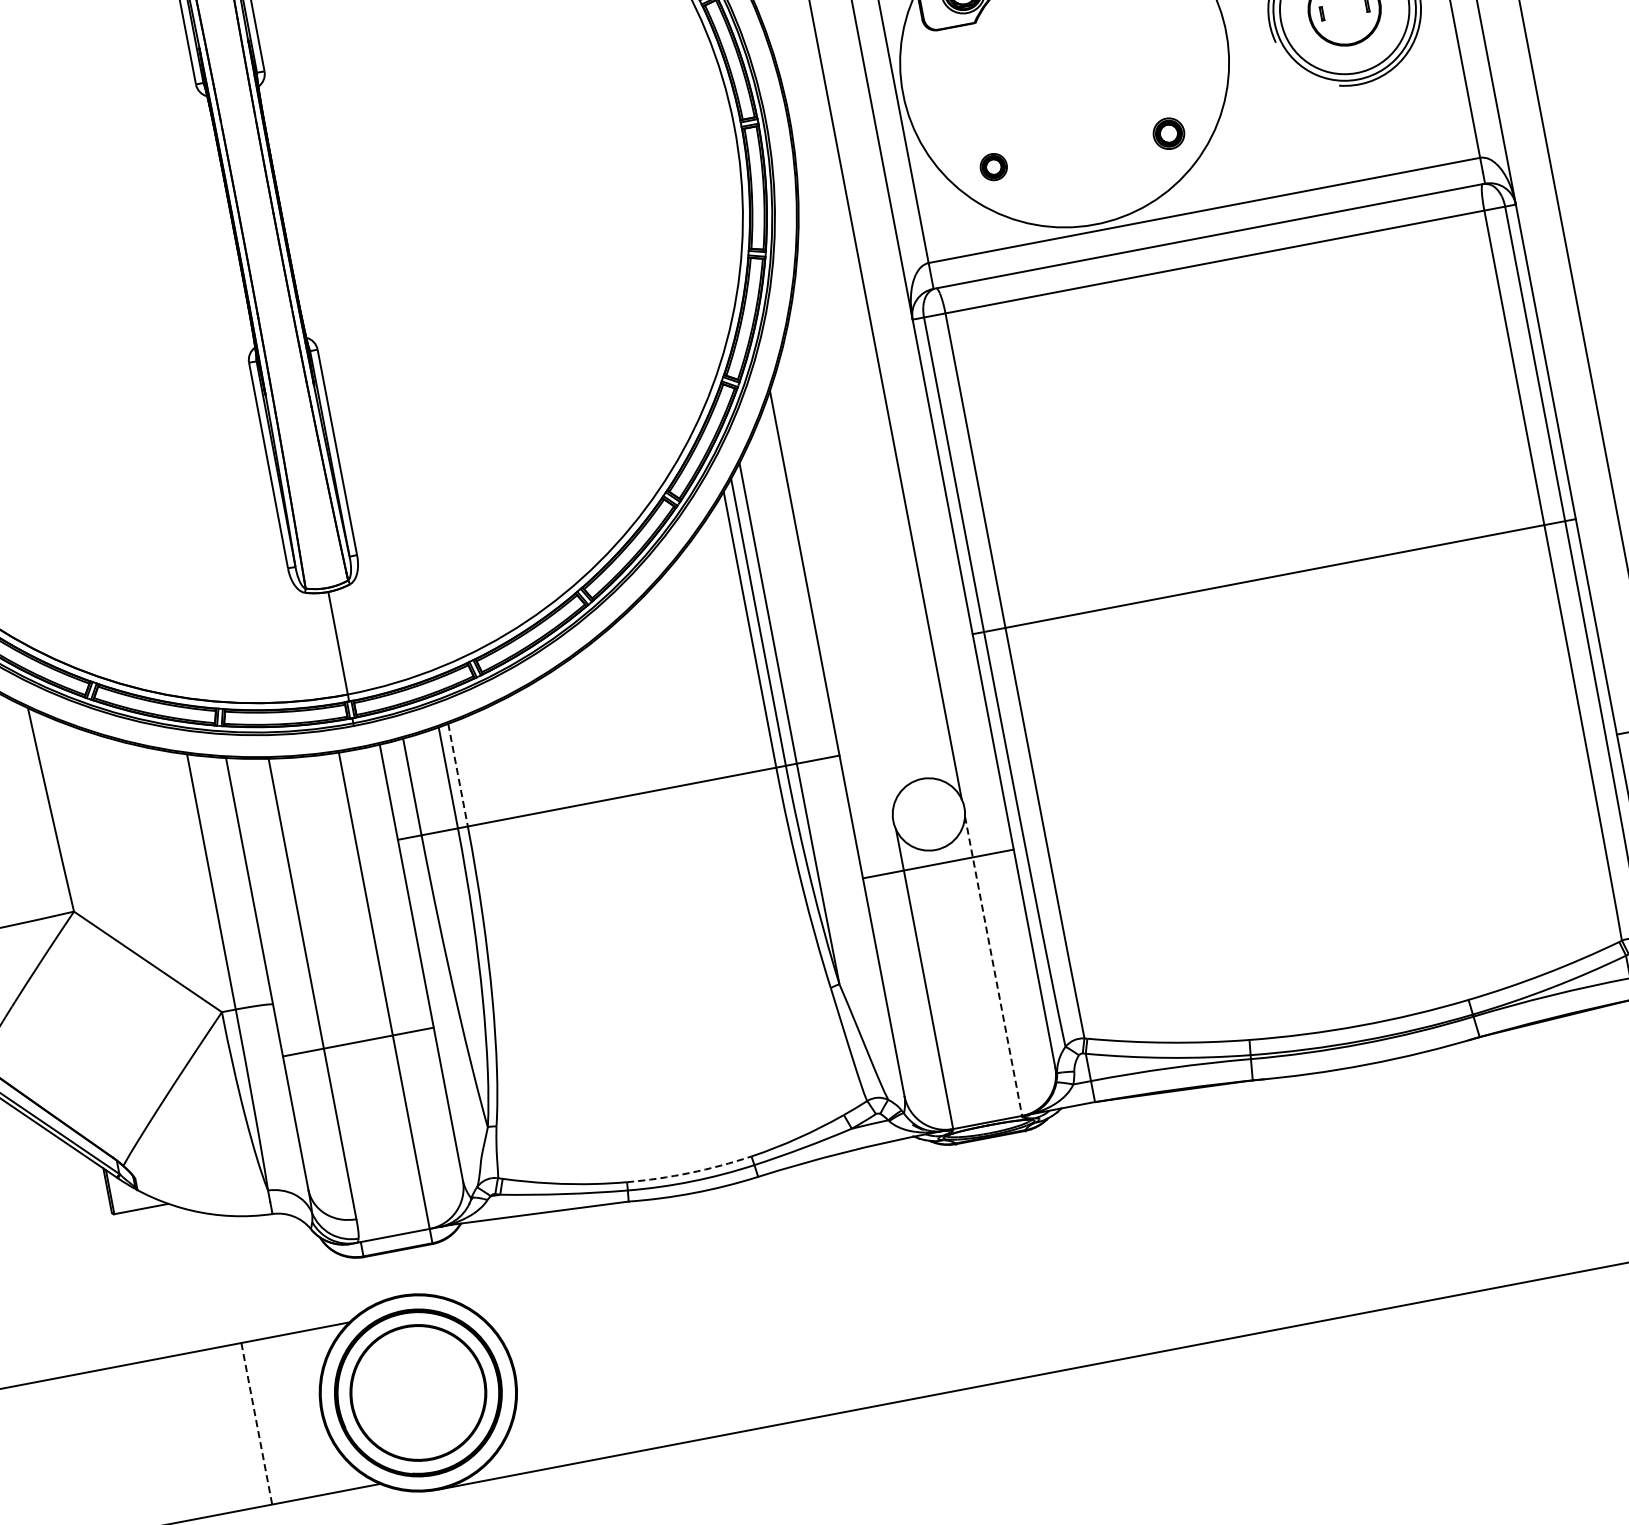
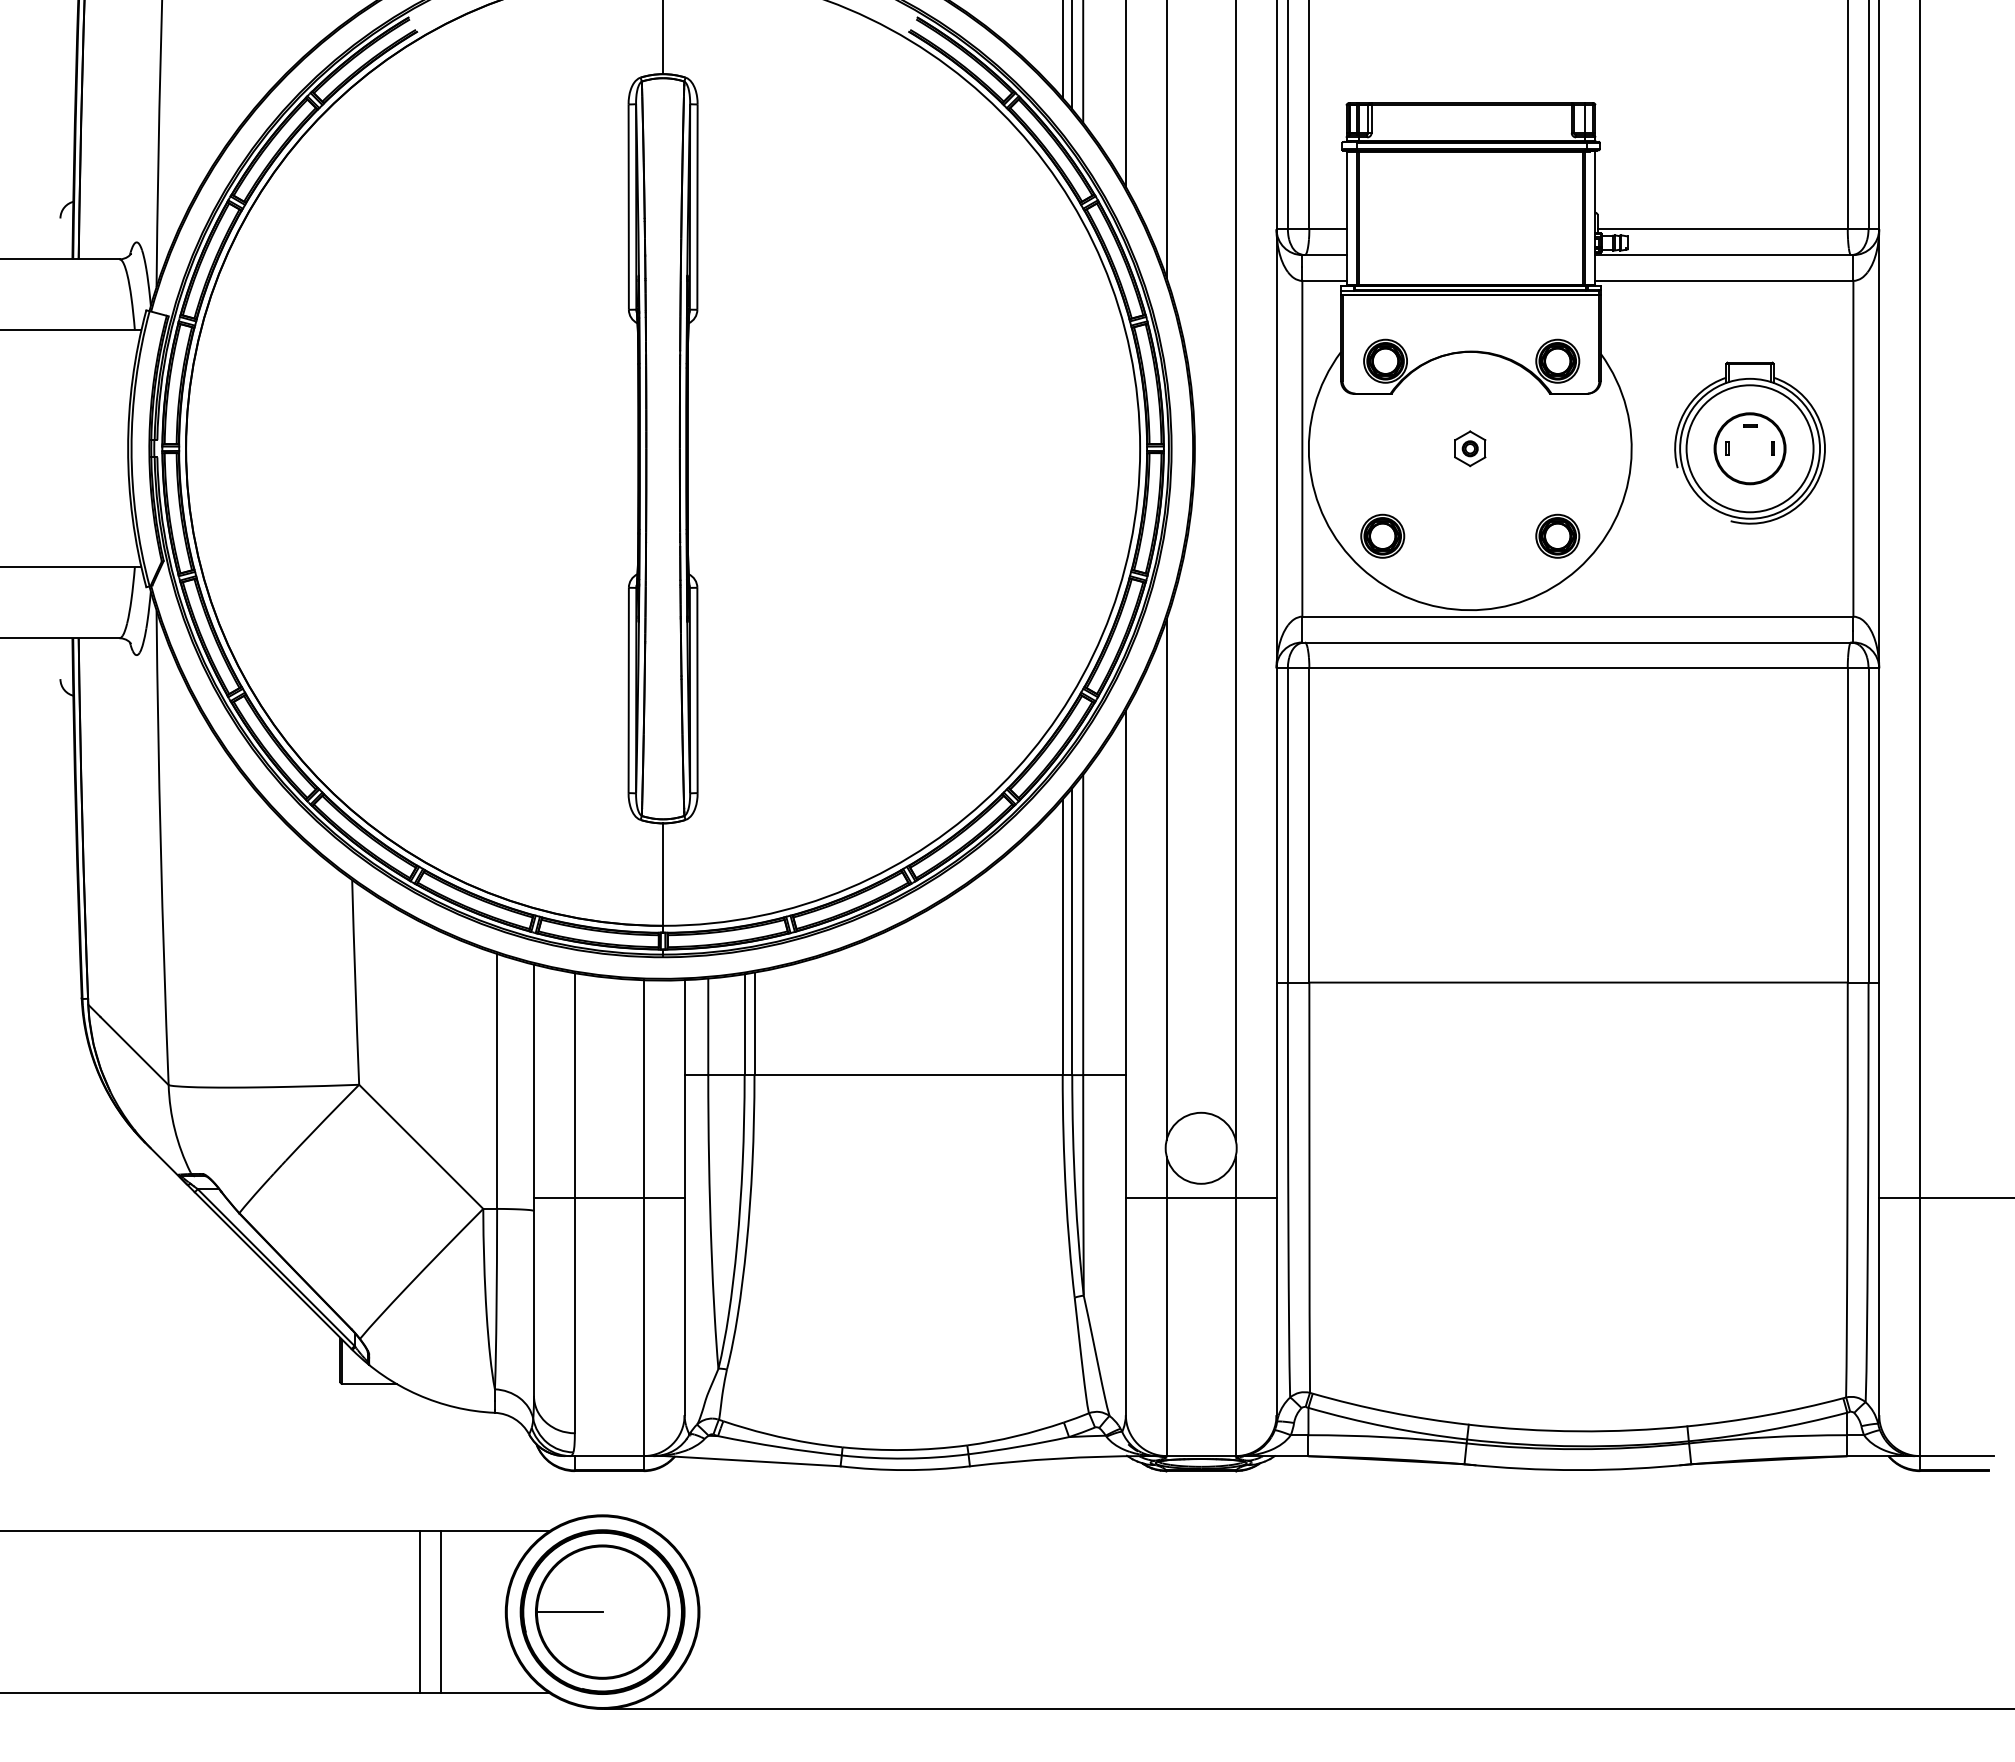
part: (1064, 62) -> (1470, 448), added
part: (1168, 133) -> (1557, 535), size x1.43
part: (993, 166) -> (1382, 535), size x1.67
line: (842, 552) -> (1166, 879), added
line: (458, 775) -> (754, 1024), dashed -> solid
line: (993, 966) -> (1235, 1306), dashed -> solid
line: (357, 1041) -> (608, 1197), moved
arc: (689, 1173) -> (904, 1450), dashed -> solid
line: (385, 1399) -> (569, 1612), added
line: (257, 1424) -> (441, 1612), dashed -> solid
line: (234, 1427) -> (419, 1611), added

